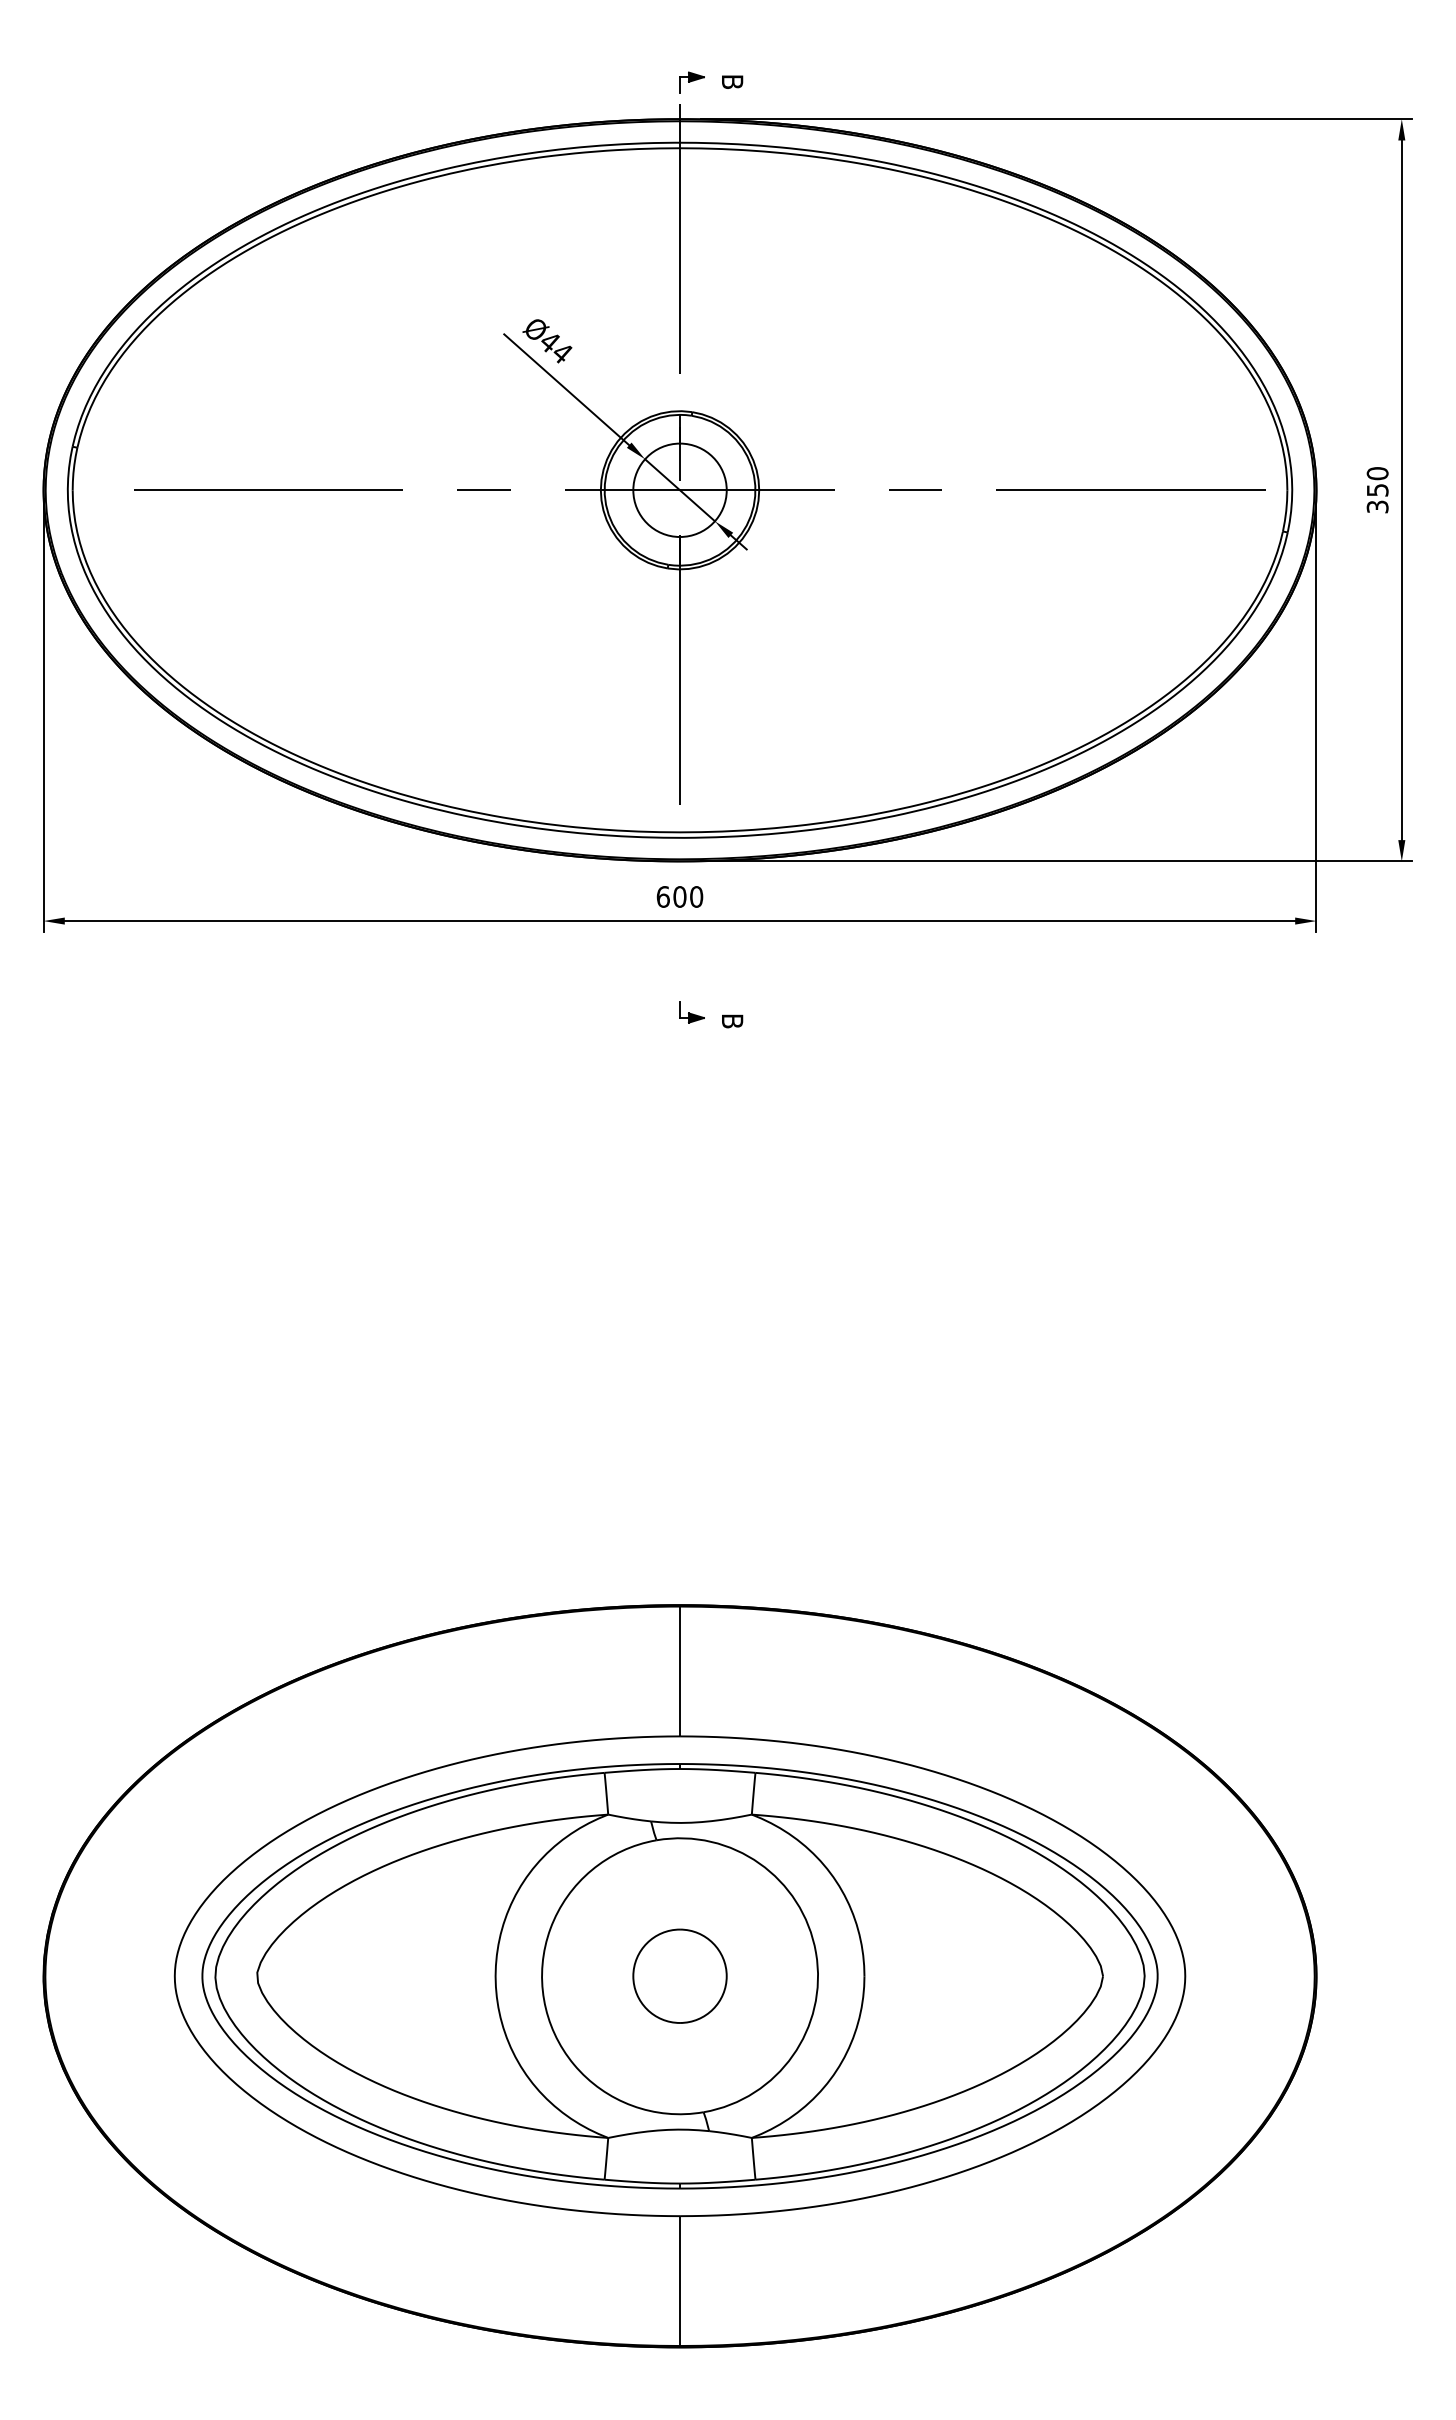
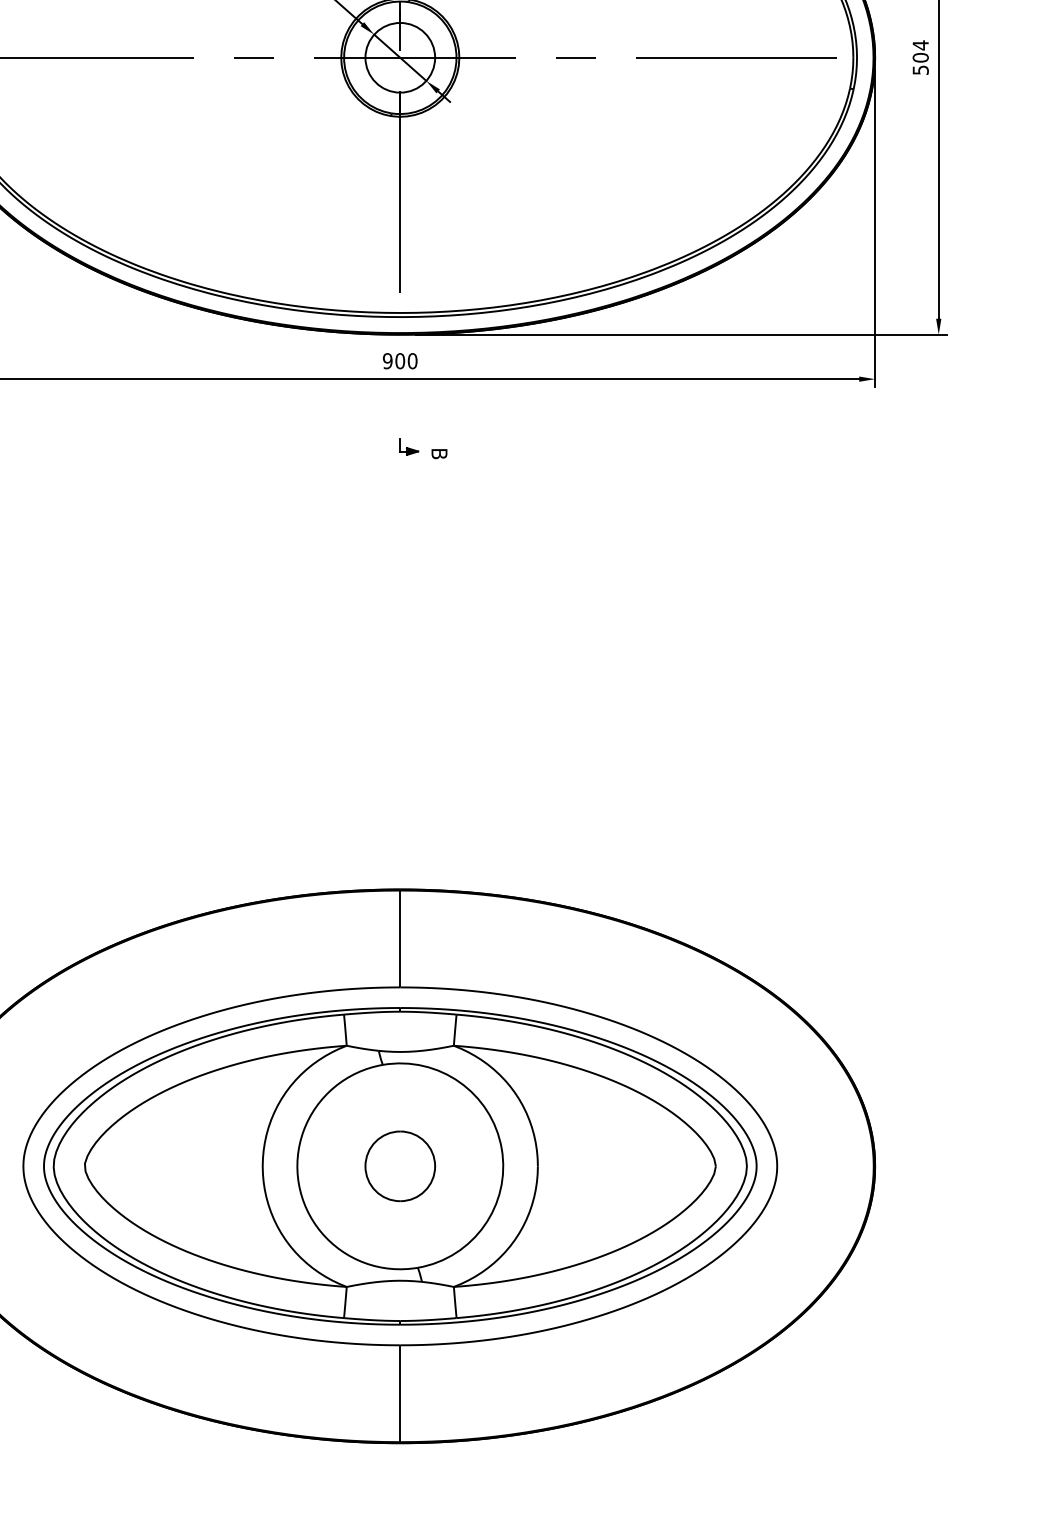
text: (1377, 489) -> (920, 57), 350 -> 504
text: (662, 896) -> (387, 360), 600 -> 900

